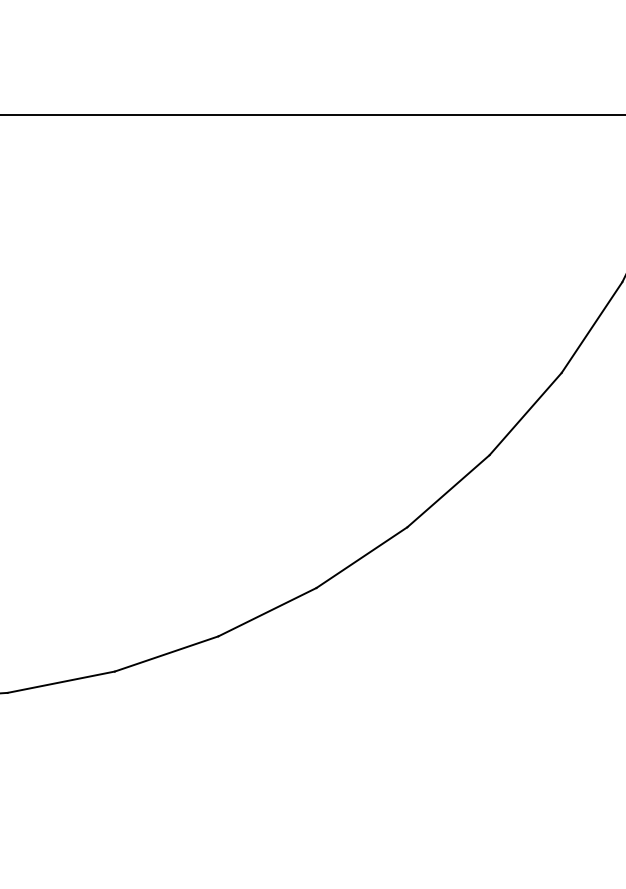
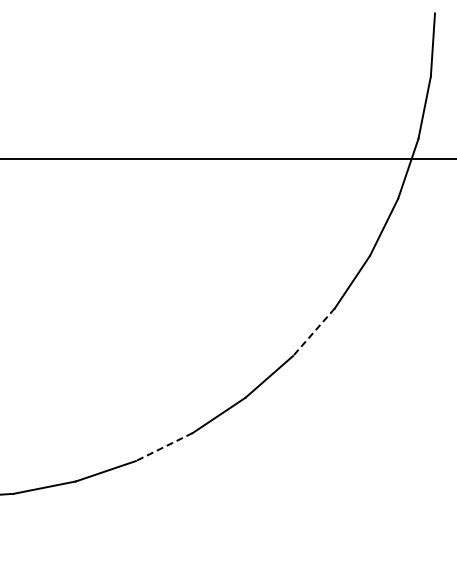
line: (524, 414) -> (313, 332), solid -> dashed
line: (267, 612) -> (164, 447), solid -> dashed

